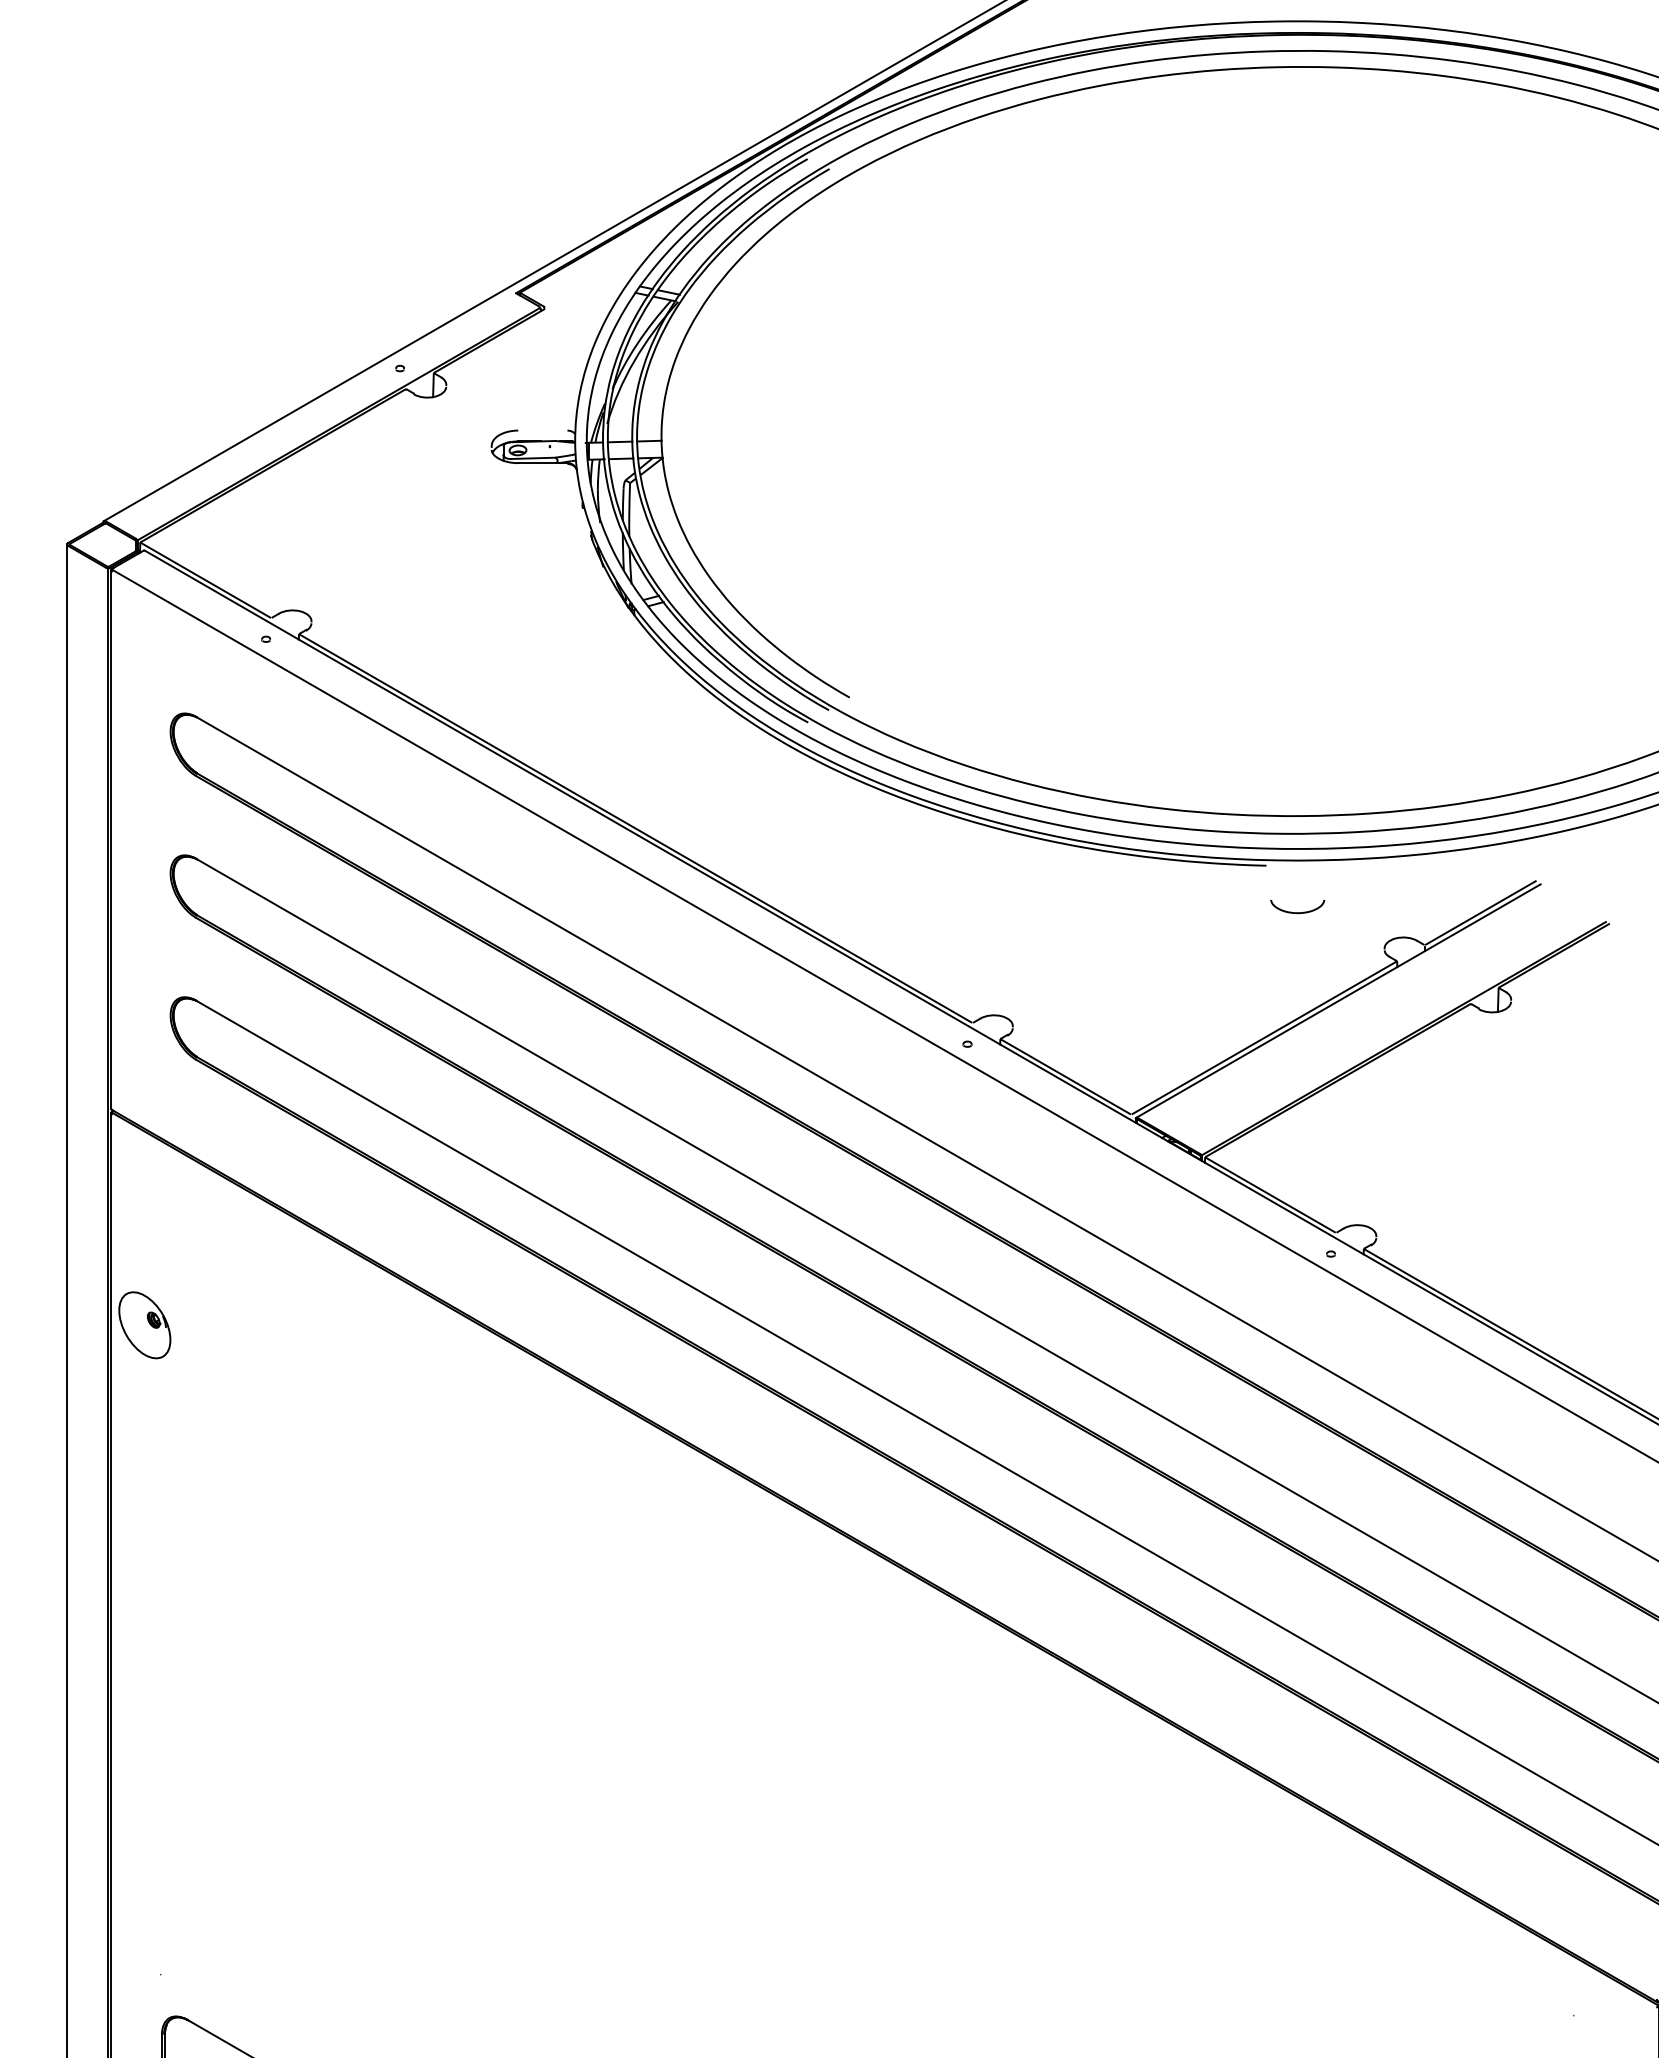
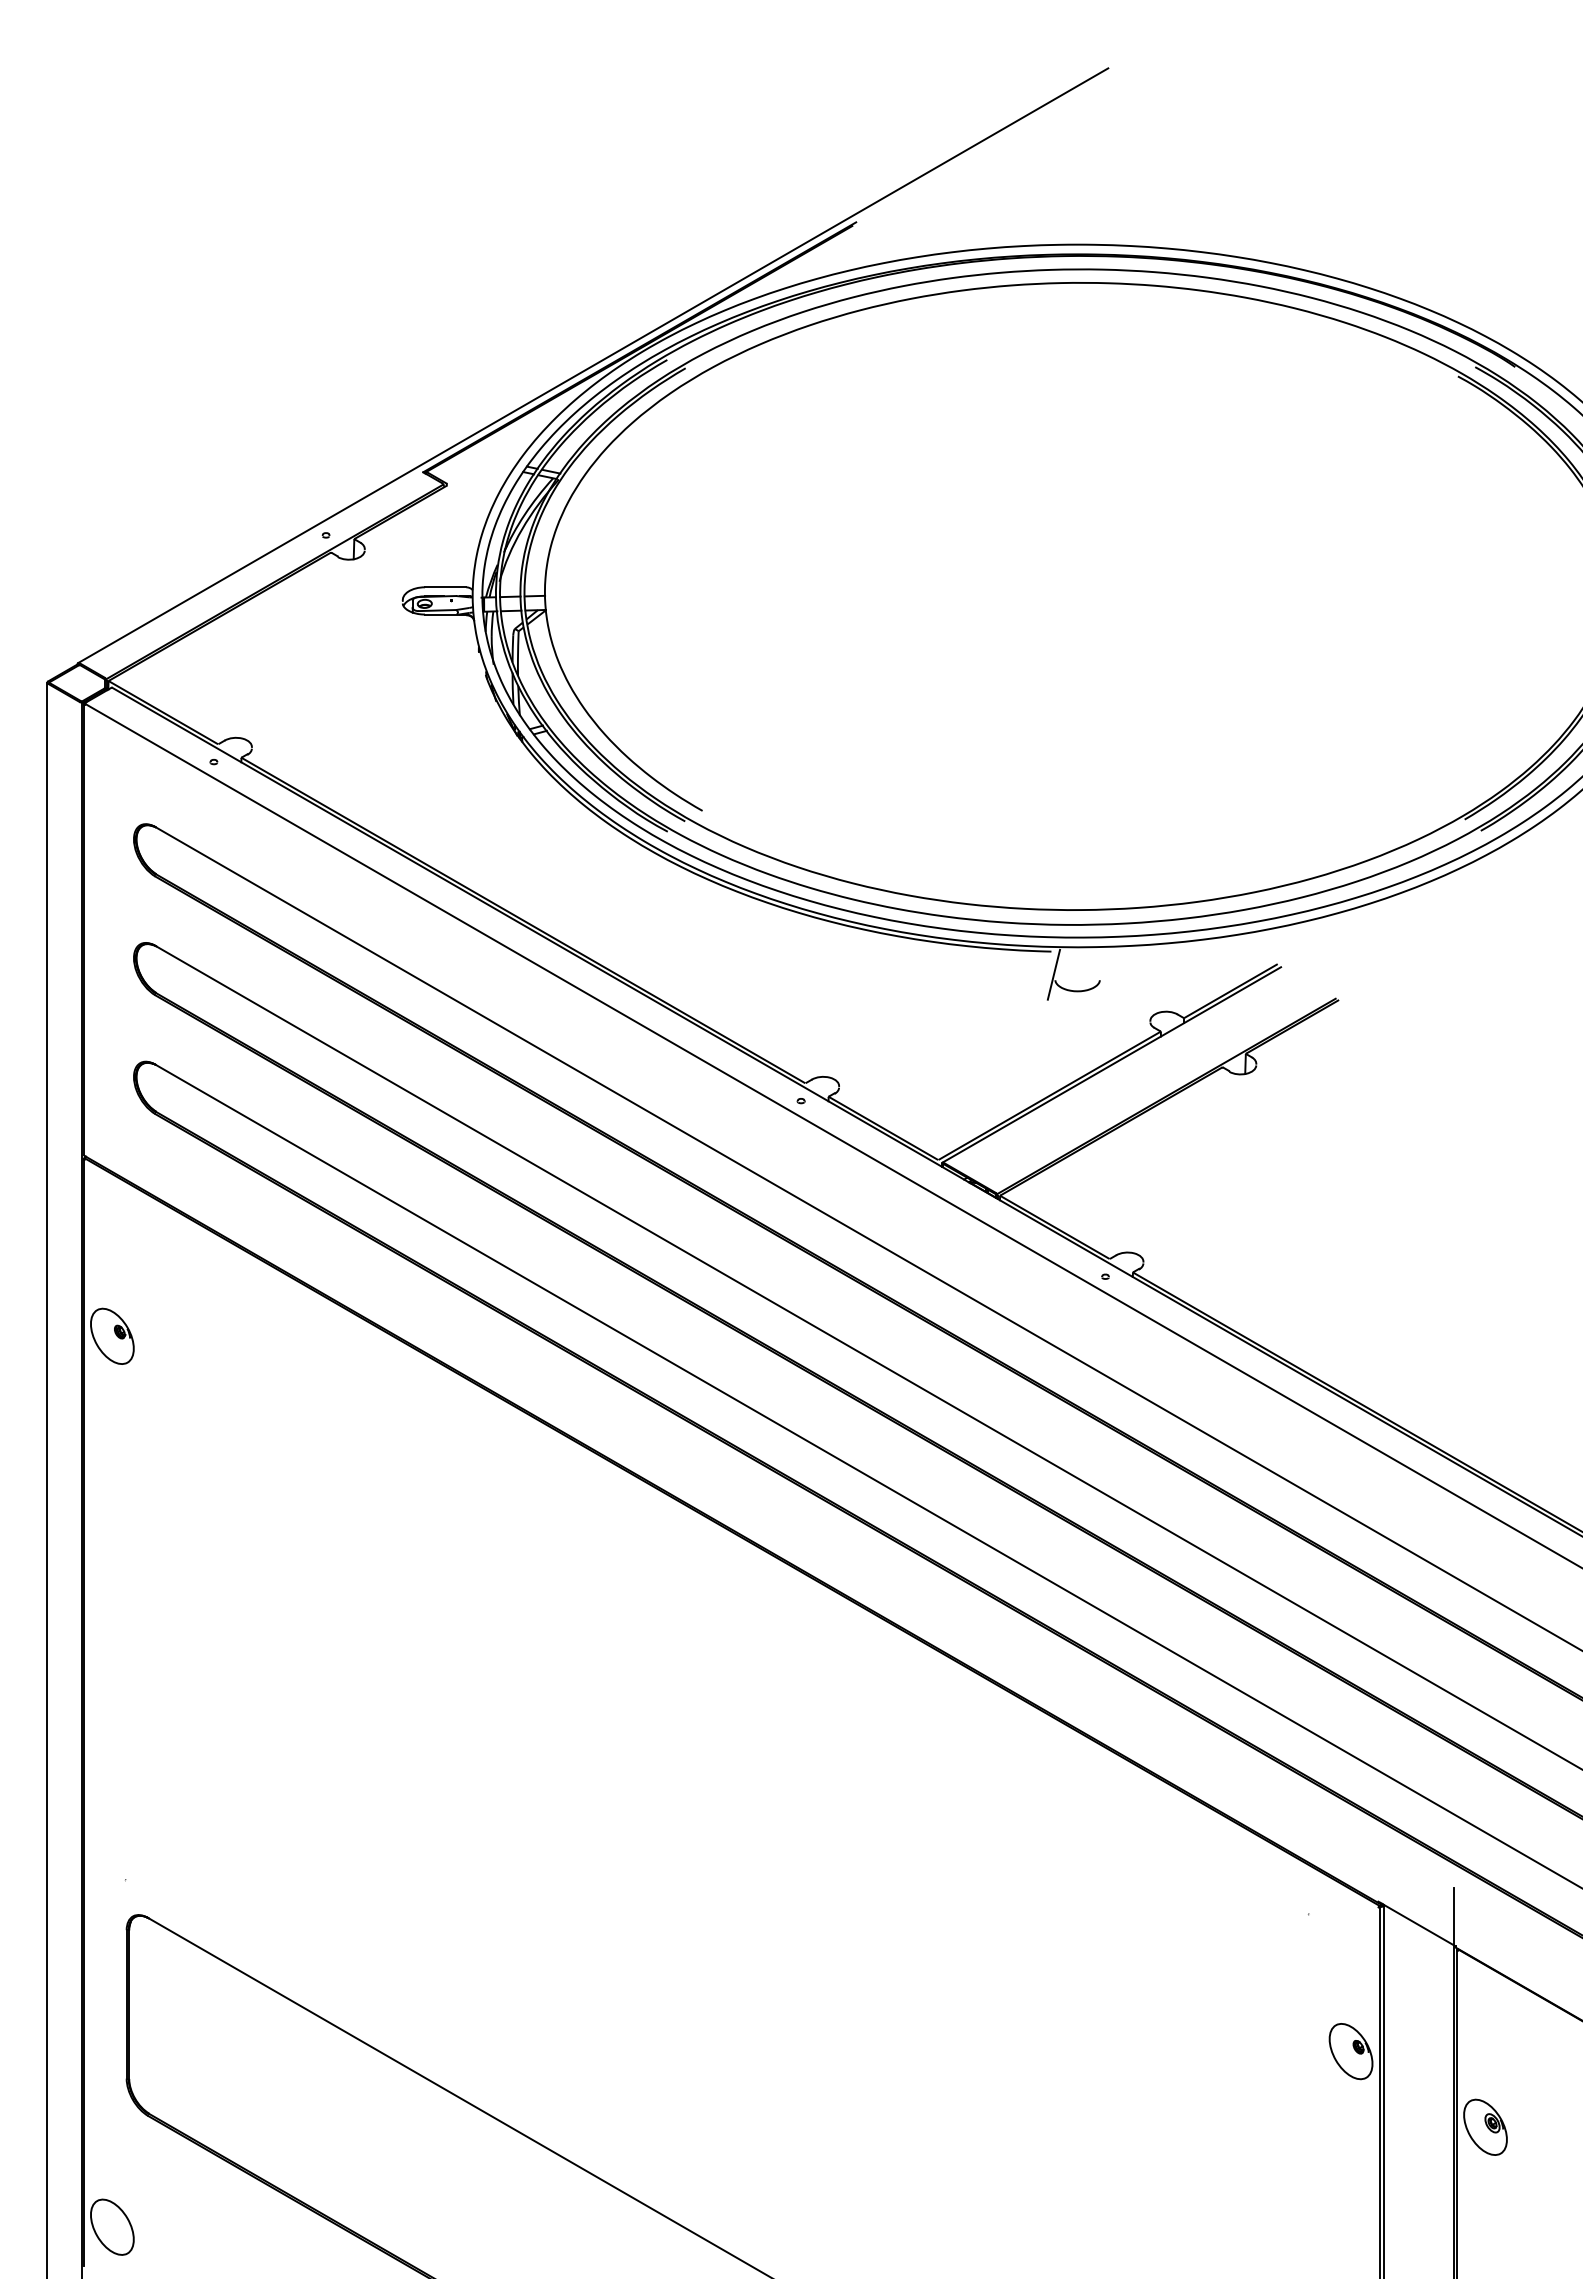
line: (542, 430) -> (445, 587), added
line: (1268, 893) -> (1053, 974), added

